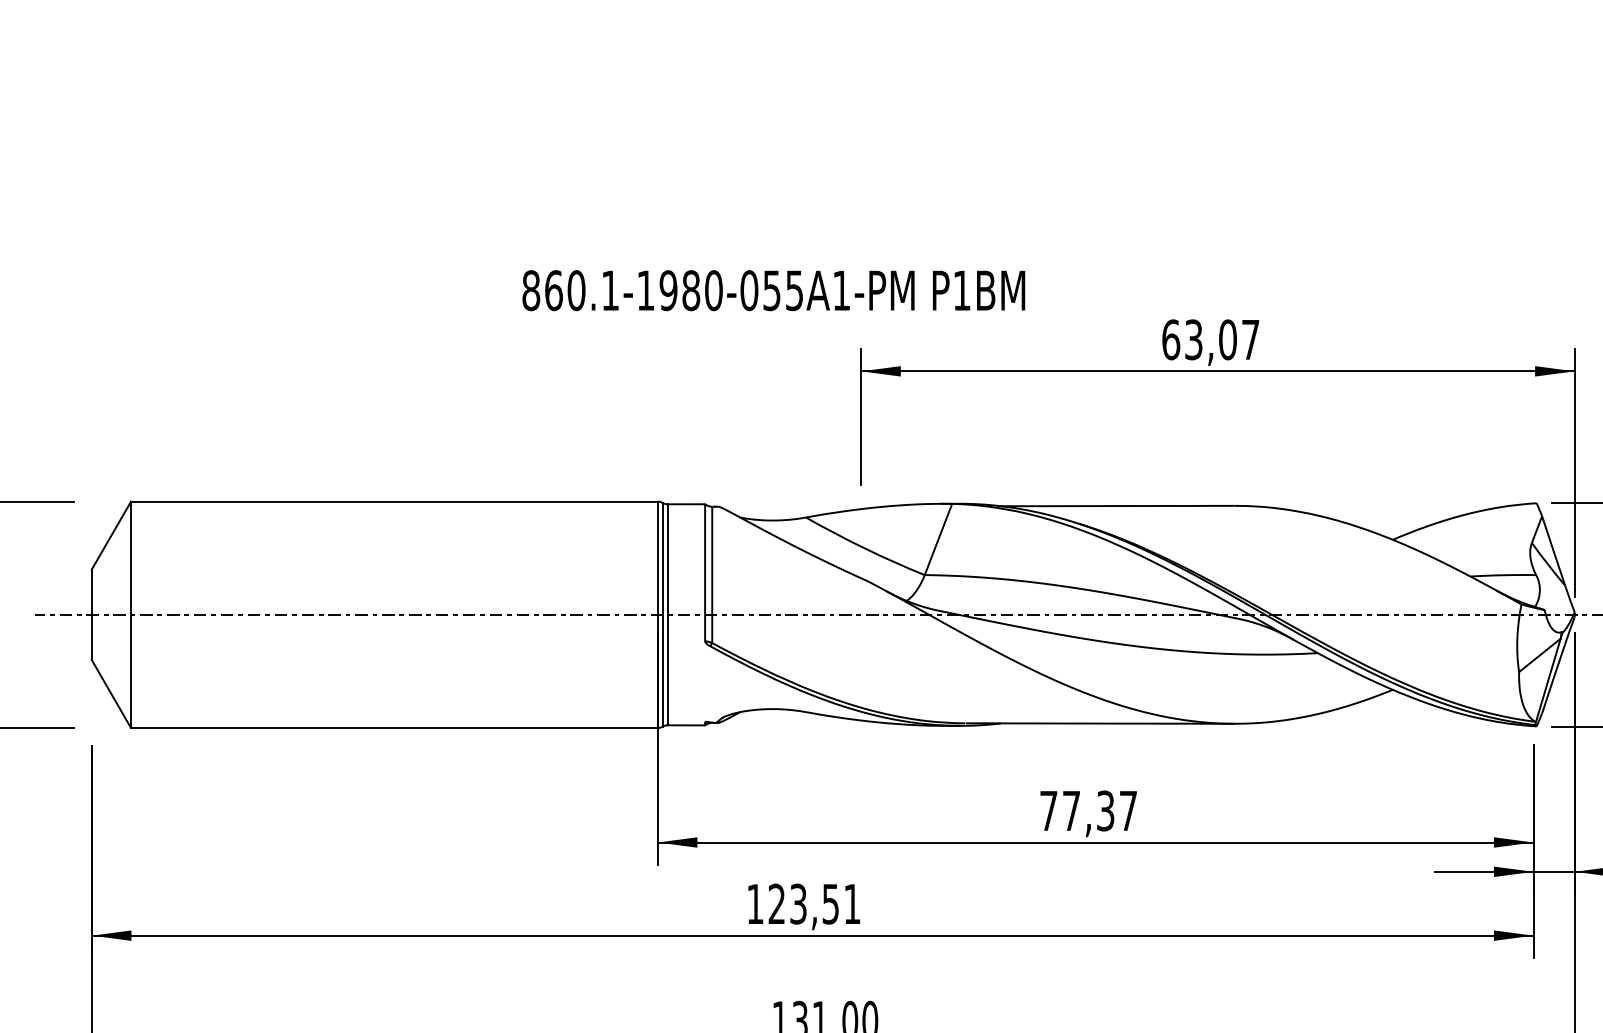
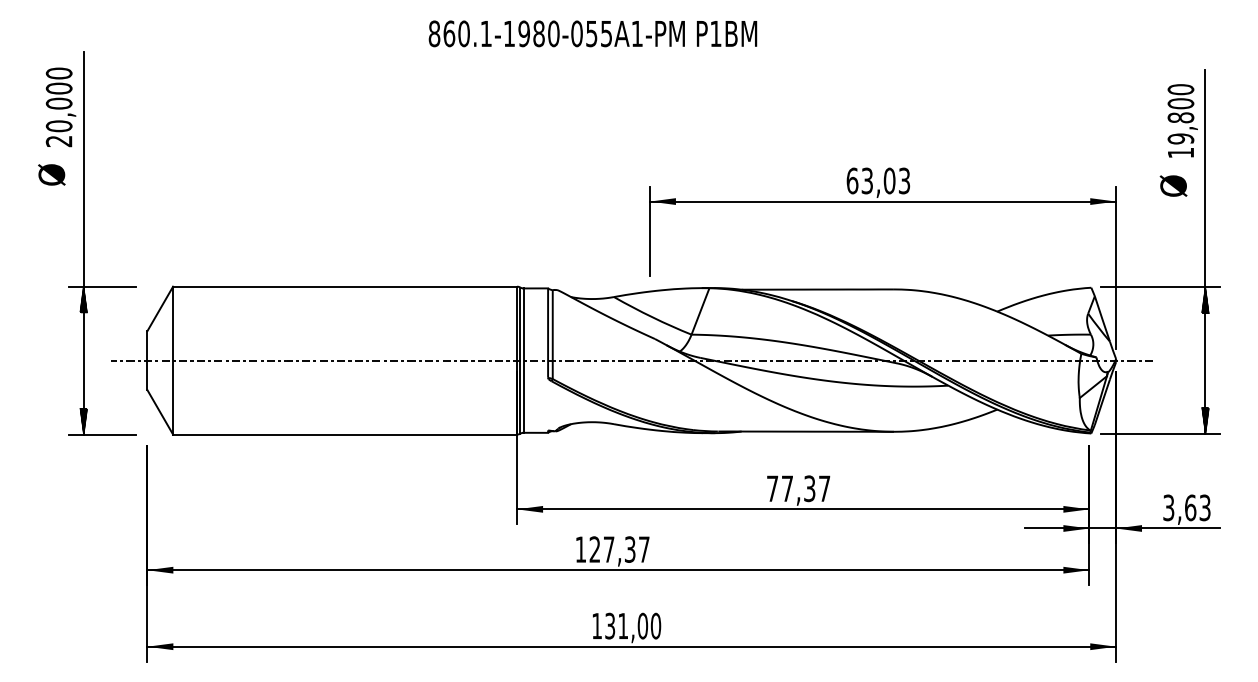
text: (773, 290) -> (592, 33), moved
text: (1250, 339) -> (904, 180), 63,07 -> 63,03
text: (825, 903) -> (626, 549), 123,51 -> 127,37

